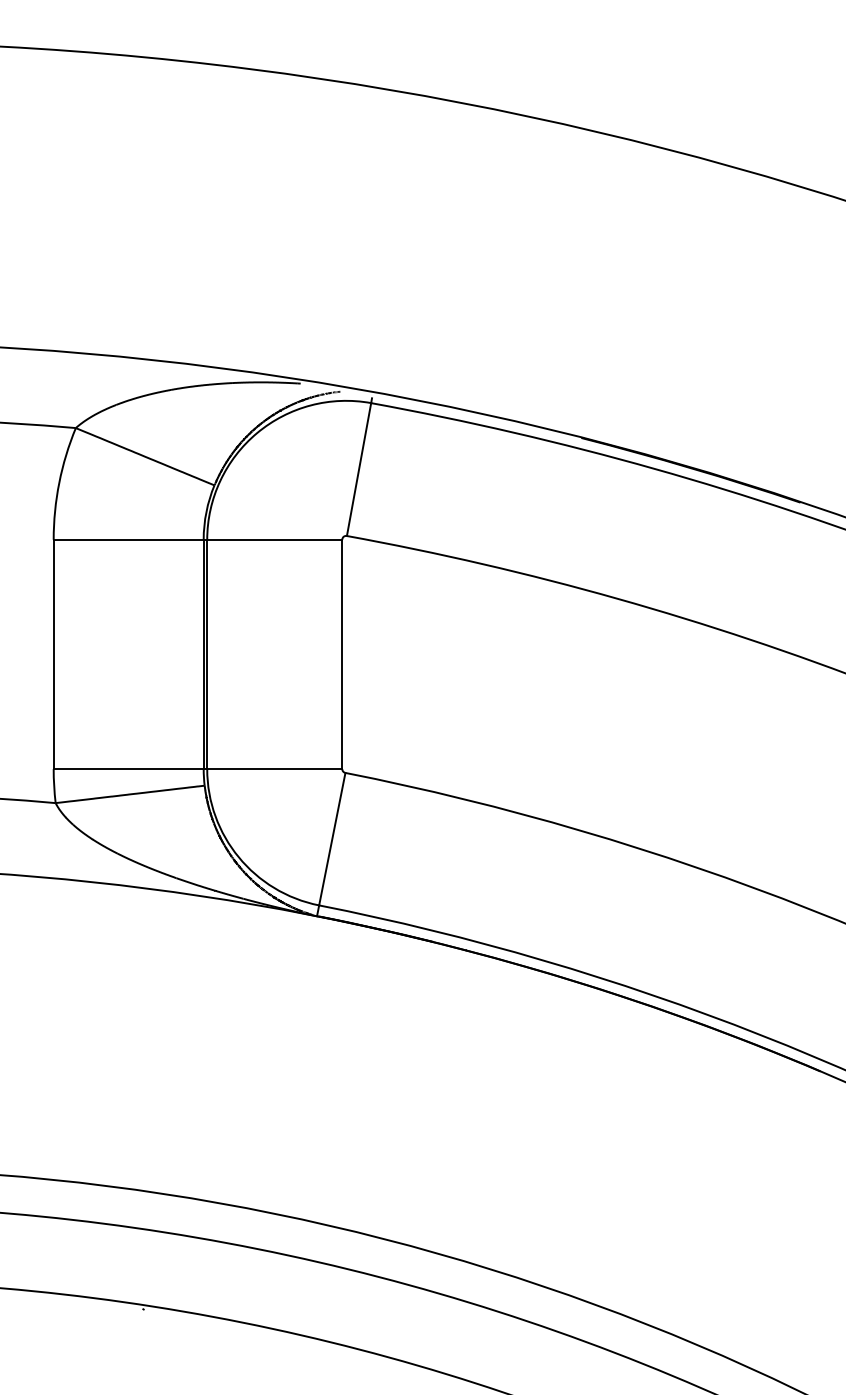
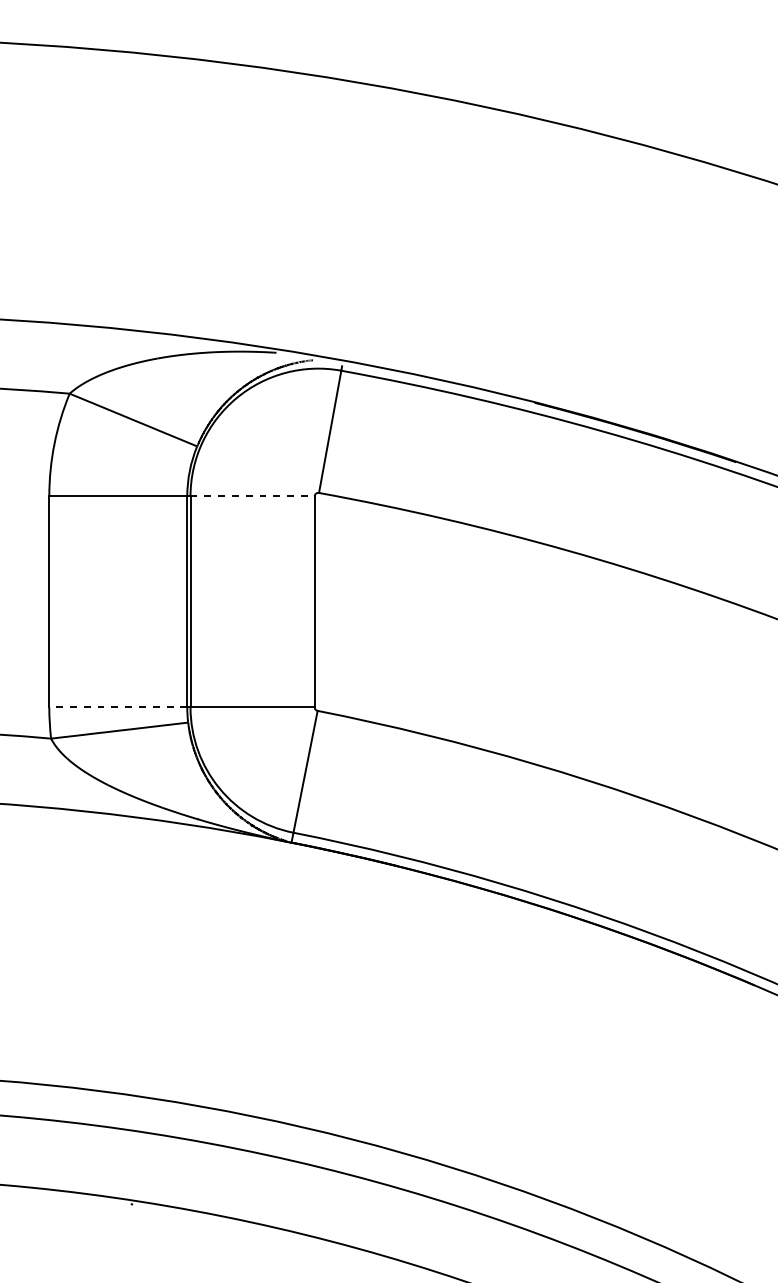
line: (274, 539) -> (252, 496), solid -> dashed
line: (128, 769) -> (118, 707), solid -> dashed

